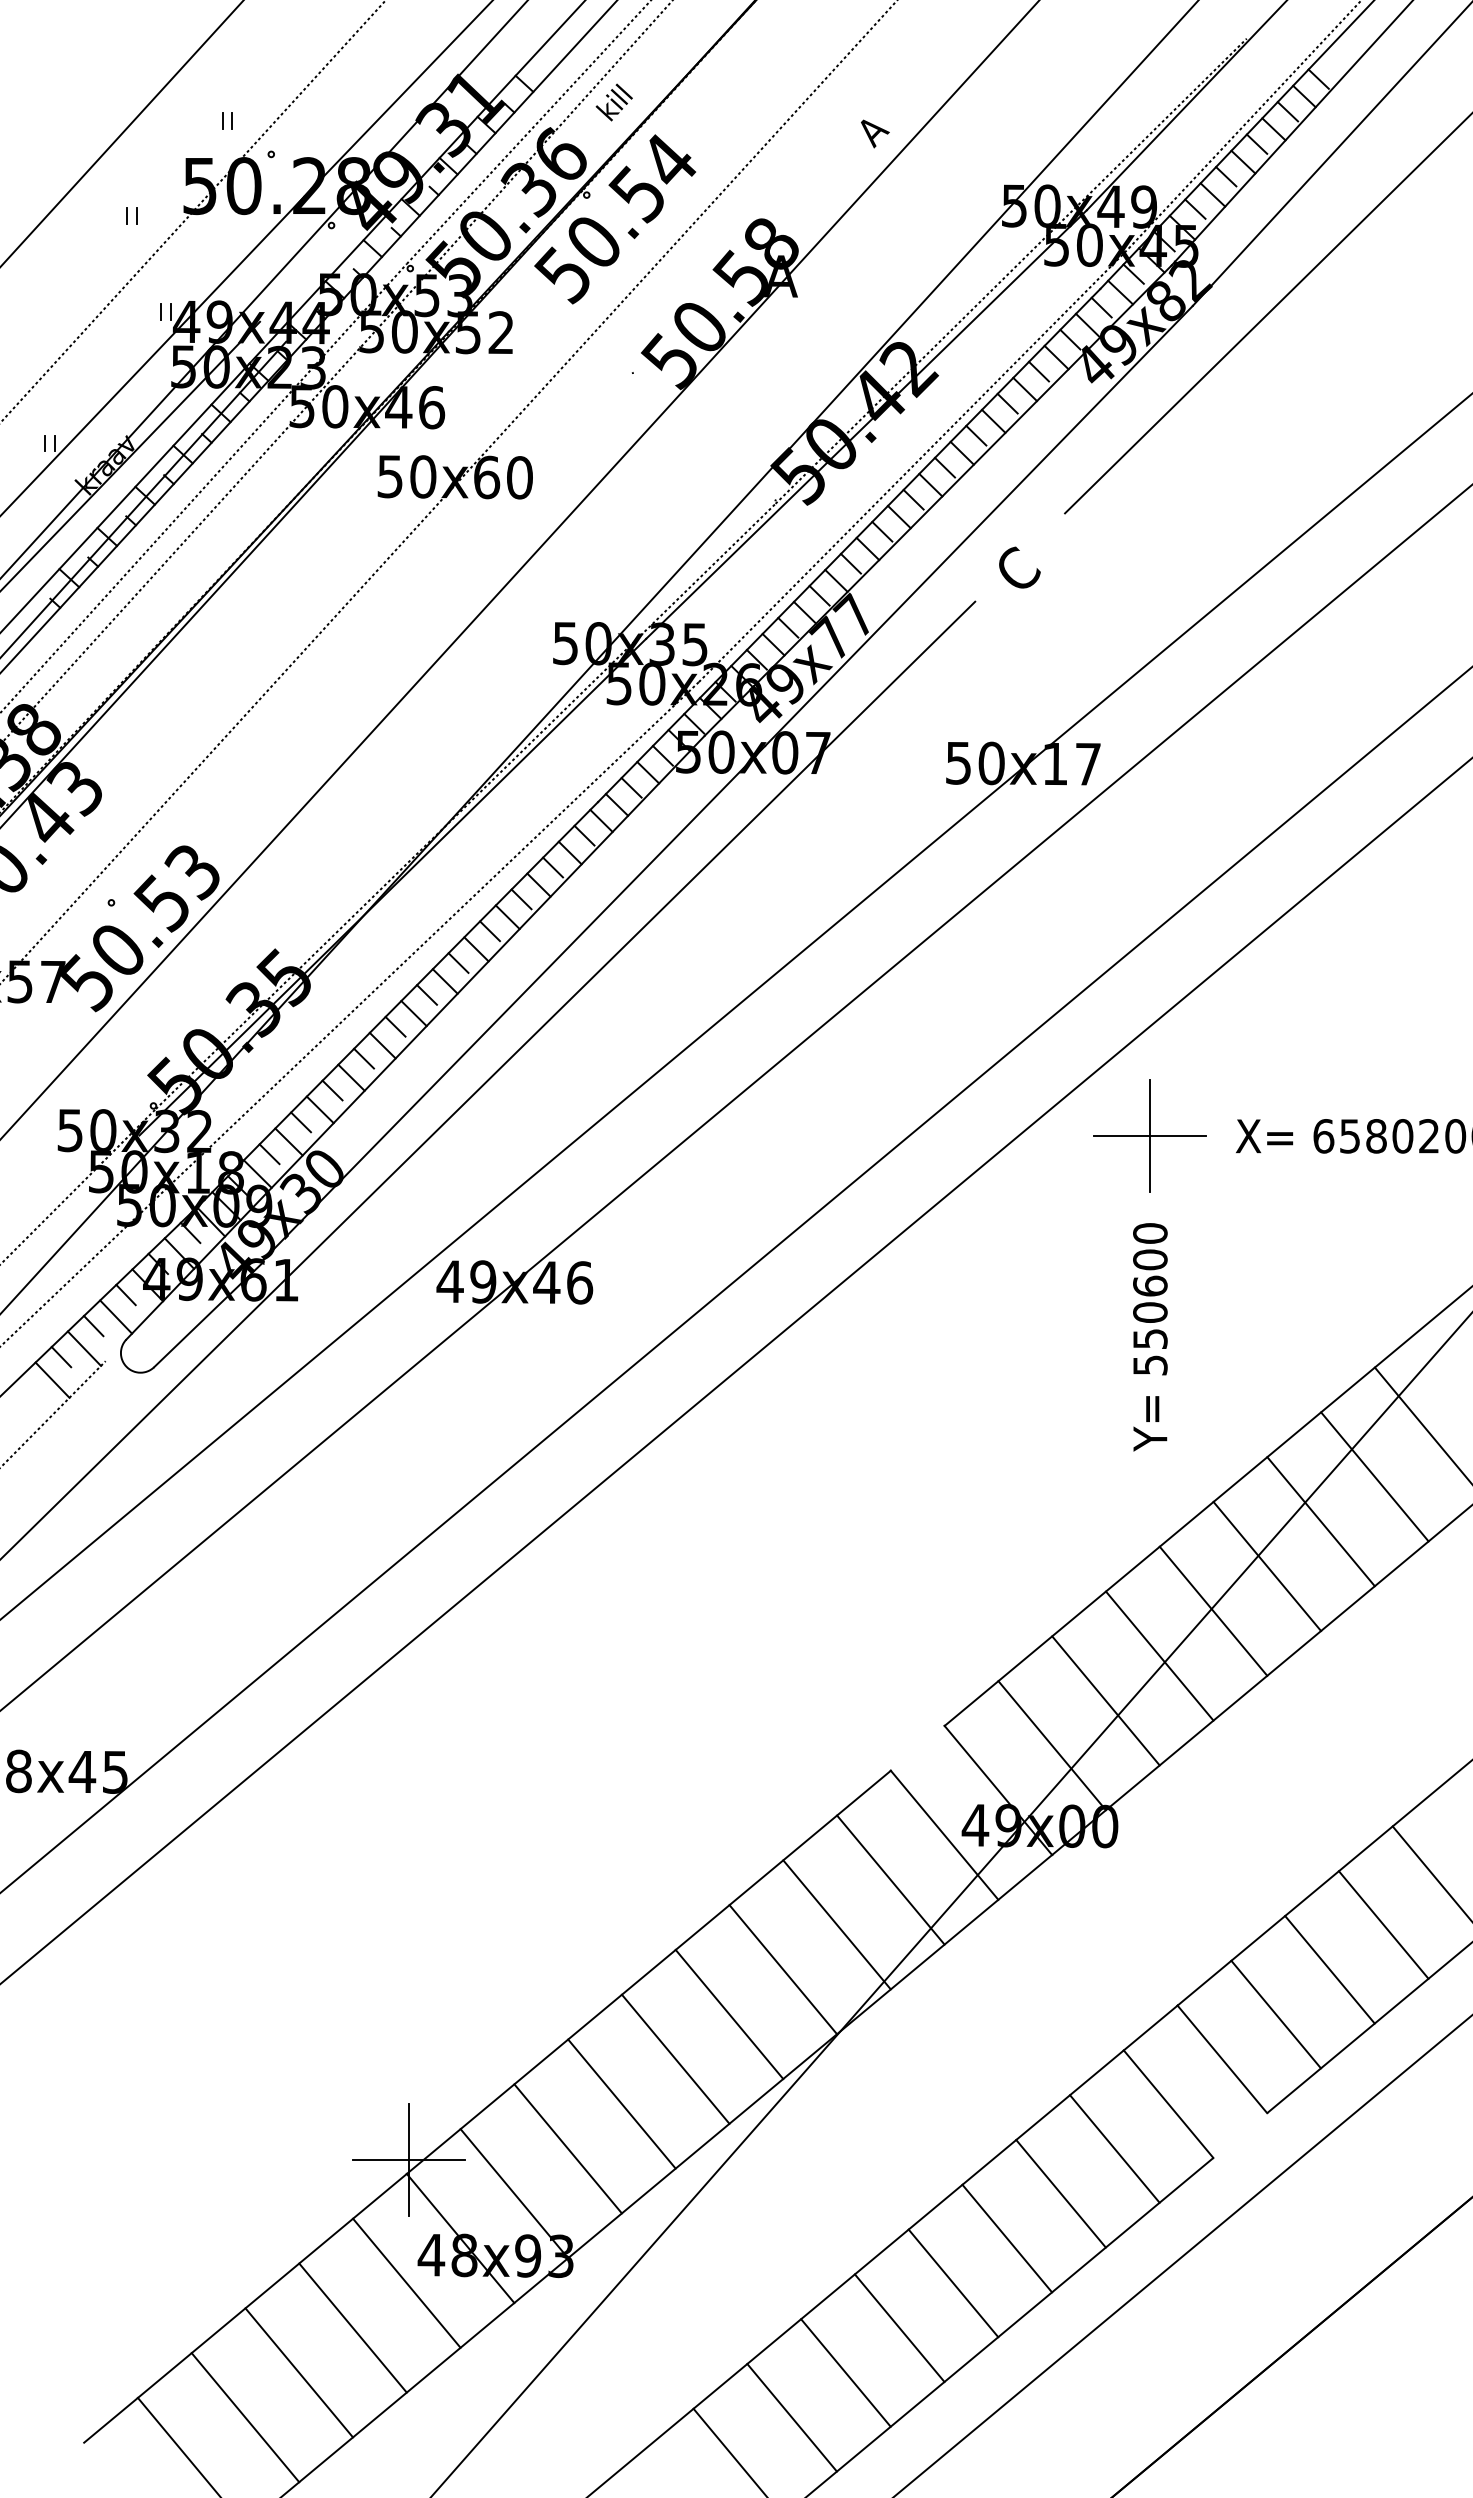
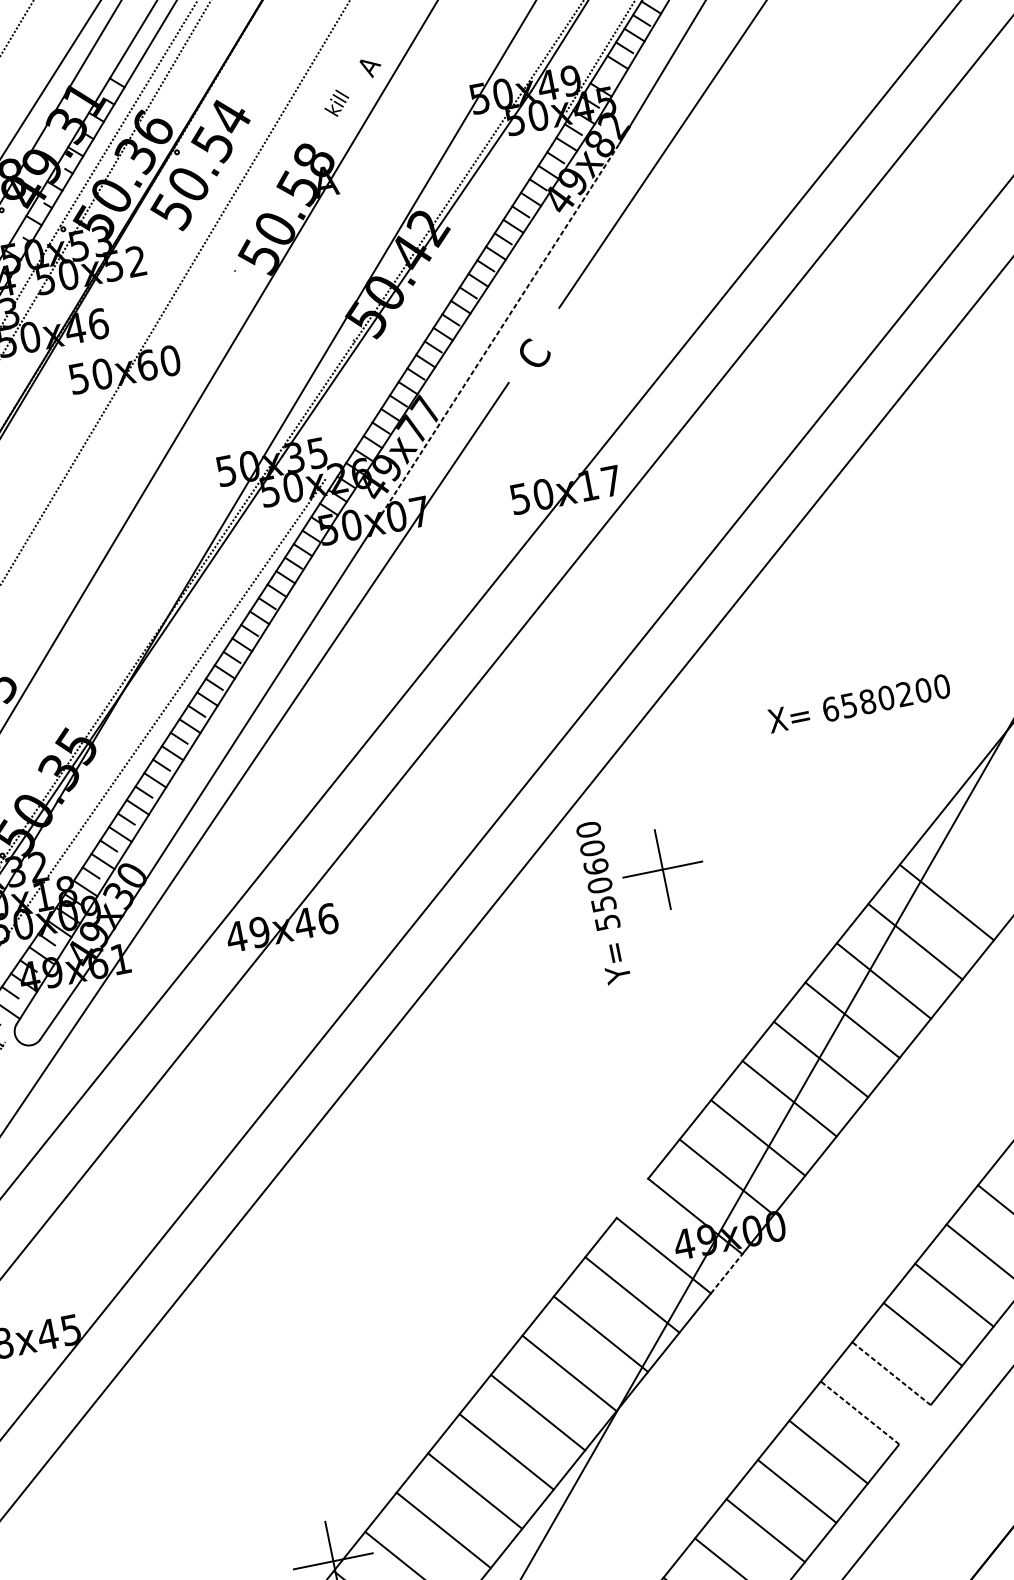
text: (613, 102) -> (336, 103), moved
line: (1195, 208) -> (607, 74), removed
line: (913, 465) -> (445, 295), removed
line: (979, 525) -> (500, 328), solid -> dashed
part: (1149, 1135) -> (662, 869), moved
text: (1150, 1337) -> (603, 903), moved
line: (1025, 1877) -> (726, 1273), solid -> dashed
line: (1222, 2059) -> (891, 1373), solid -> dashed
line: (1168, 2104) -> (860, 1413), solid -> dashed

